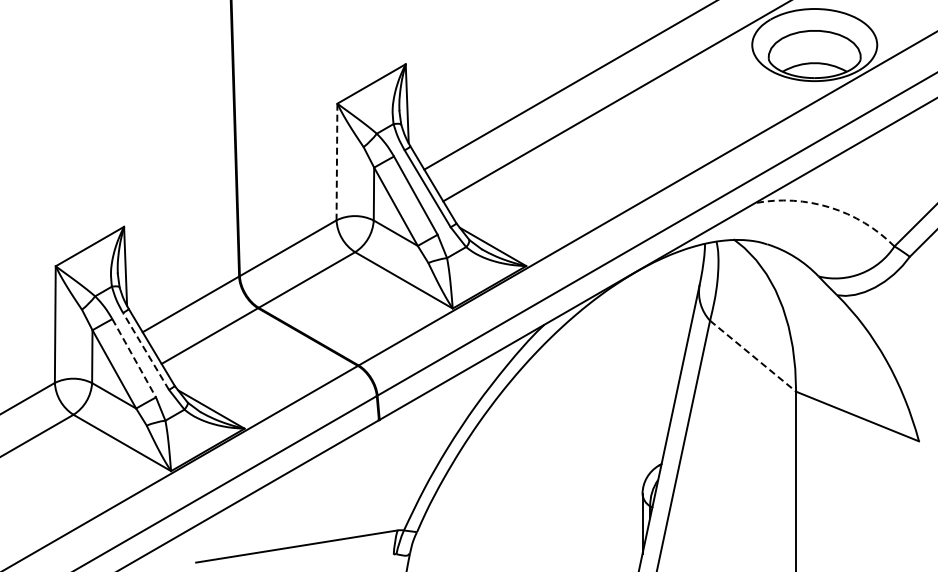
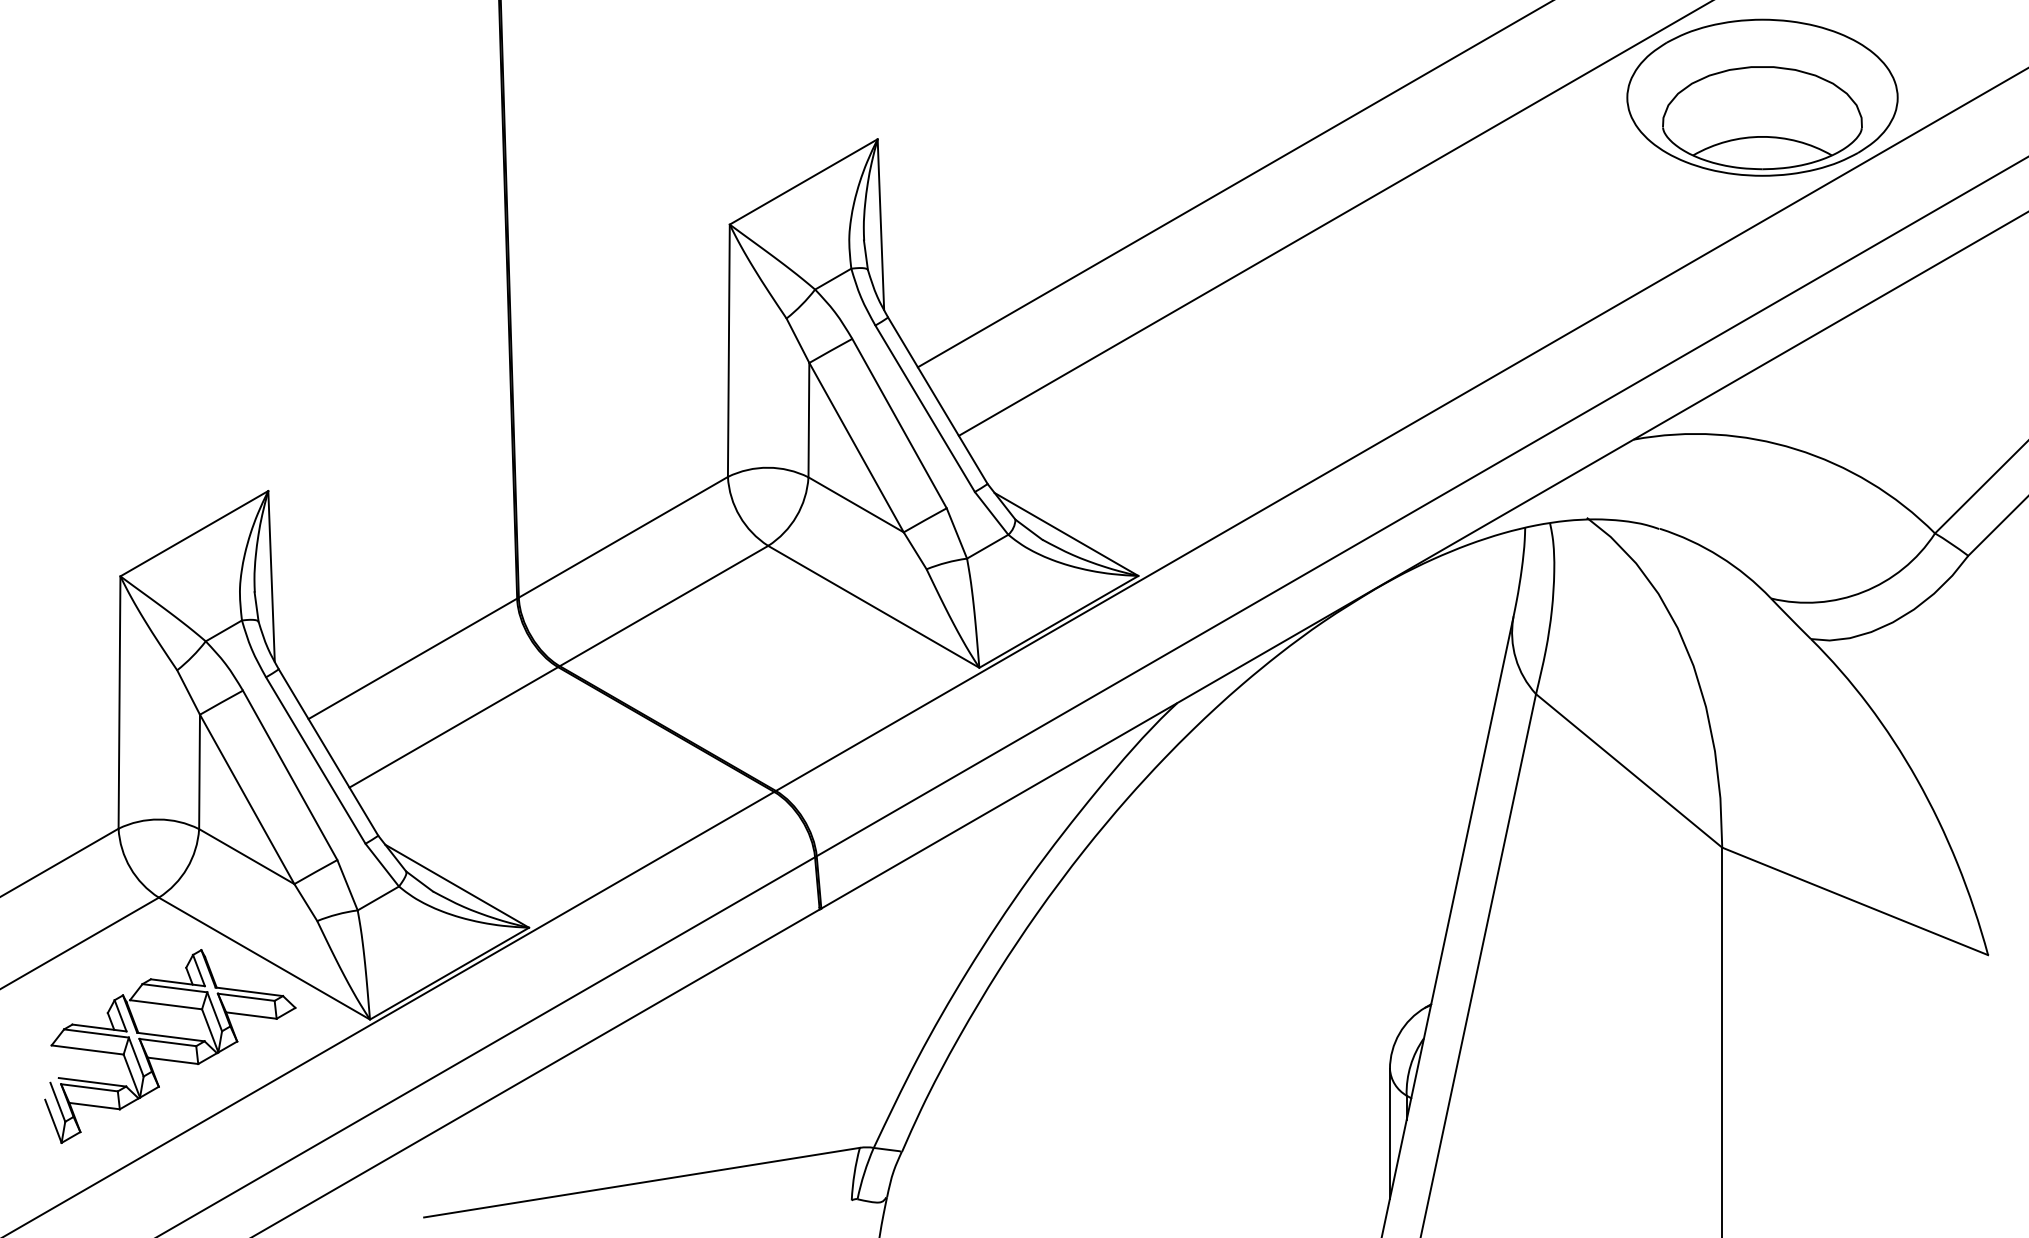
line: (336, 162) -> (727, 351), dashed -> solid
arc: (830, 207) -> (1796, 449), dashed -> solid
line: (146, 351) -> (316, 760), dashed -> solid
line: (753, 356) -> (1630, 771), dashed -> solid
line: (134, 358) -> (290, 775), dashed -> solid
part: (78, 483) -> (169, 1046), added

